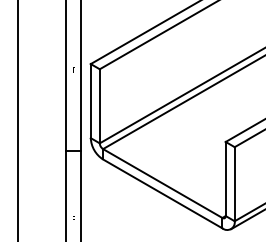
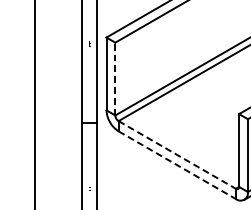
line: (99, 105) -> (115, 78), solid -> dashed
line: (162, 183) -> (176, 154), solid -> dashed
line: (162, 193) -> (176, 164), solid -> dashed

